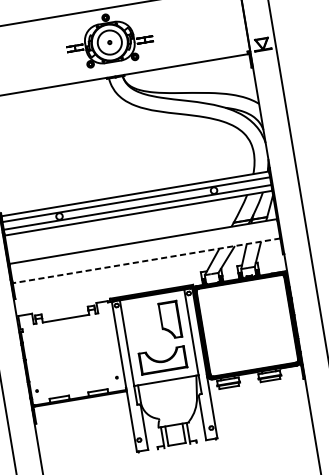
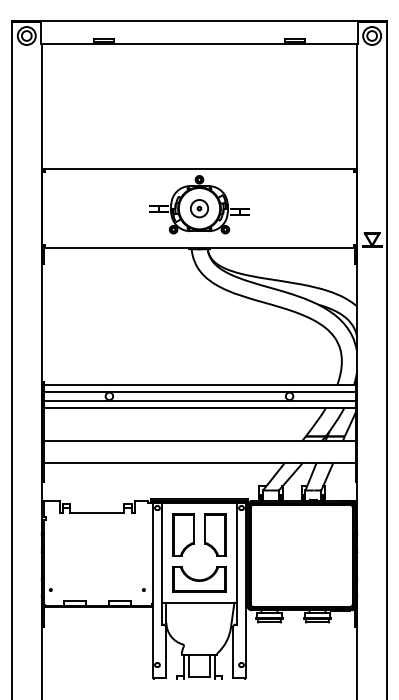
circle: (109, 42) -> (199, 208), size x0.62
line: (146, 261) -> (199, 463), dashed -> solid
part: (142, 324) -> (183, 534), added

